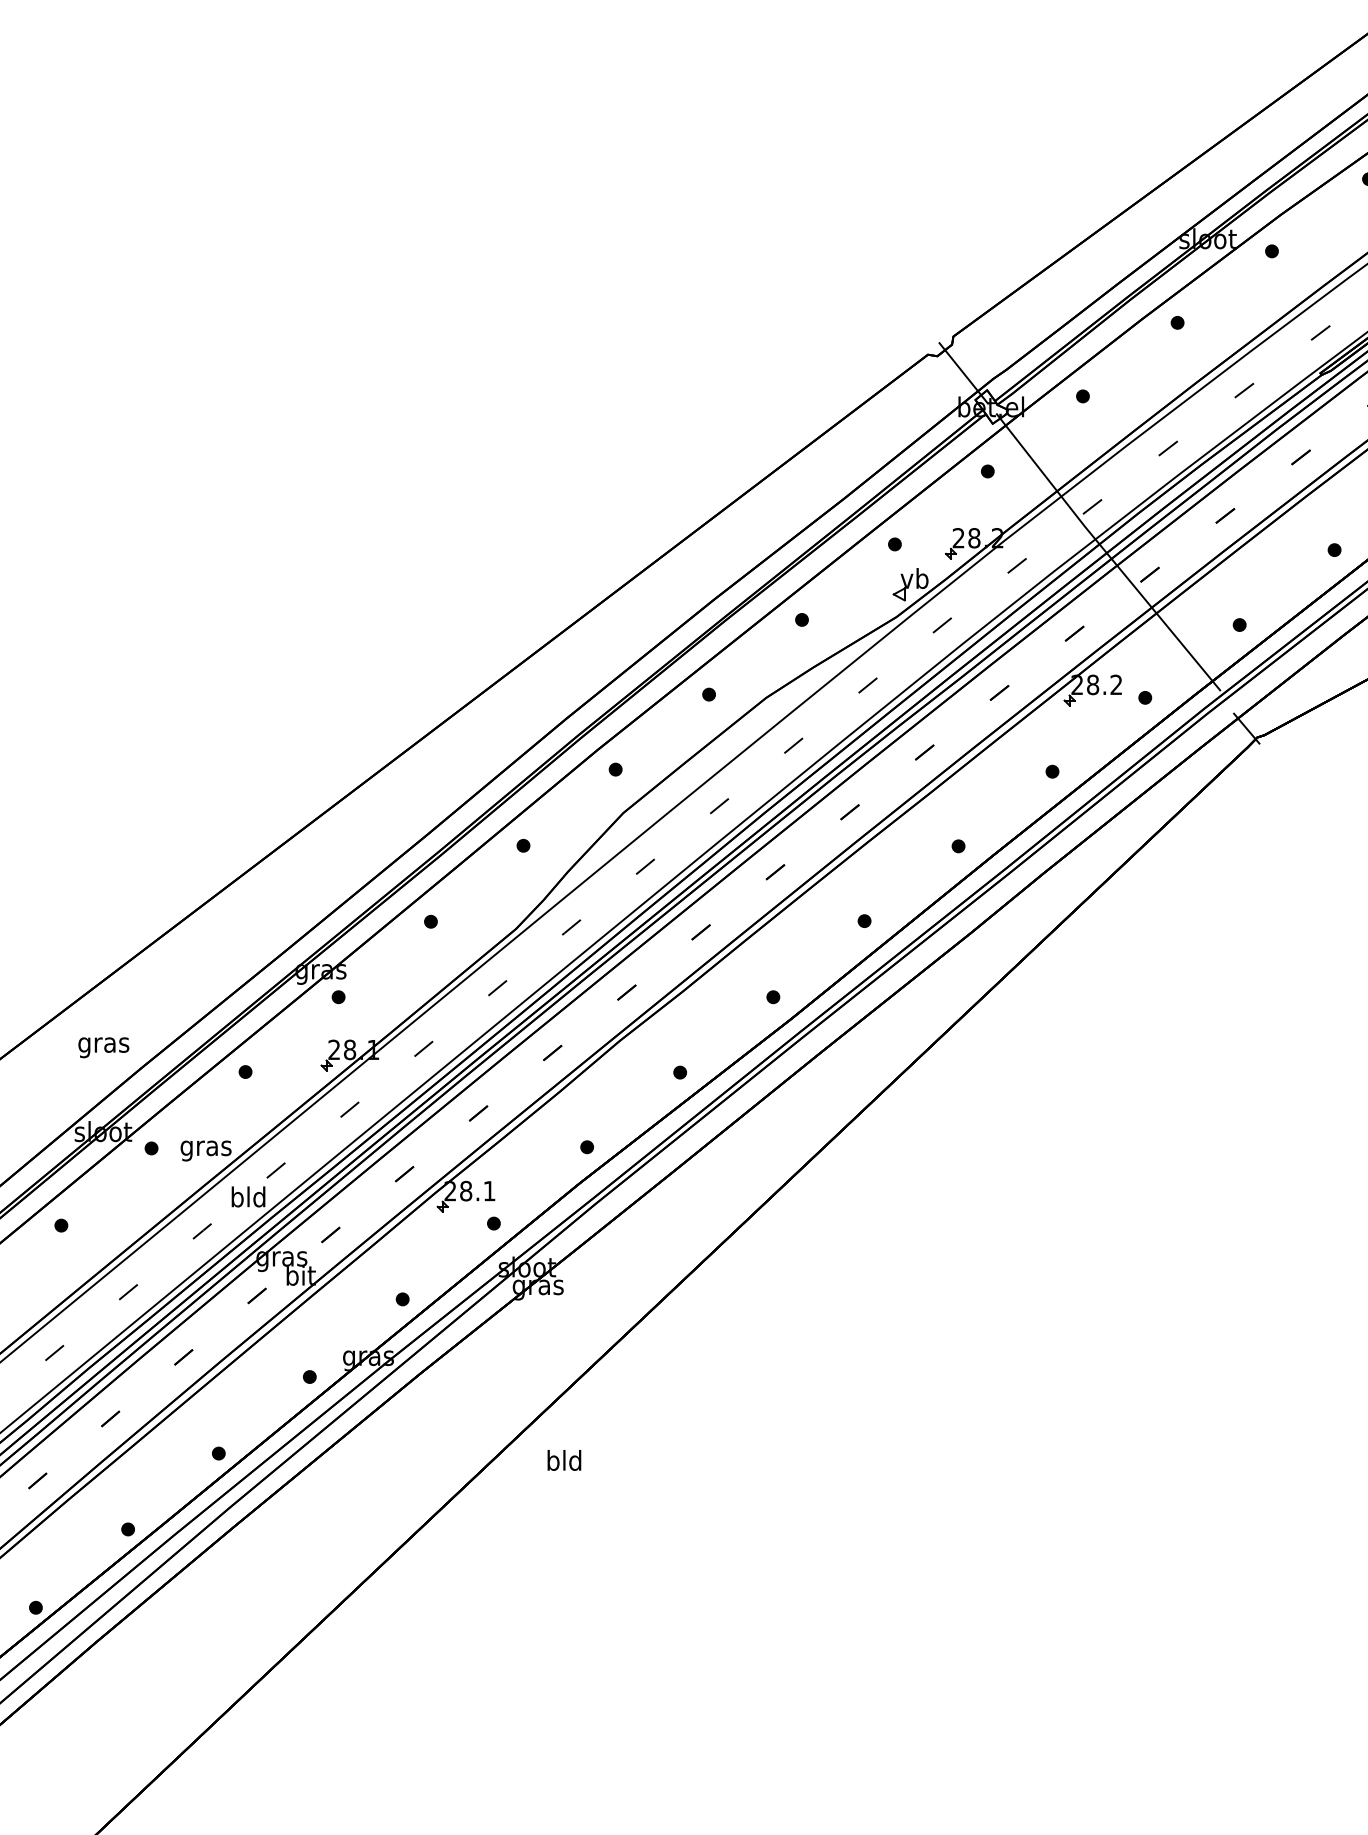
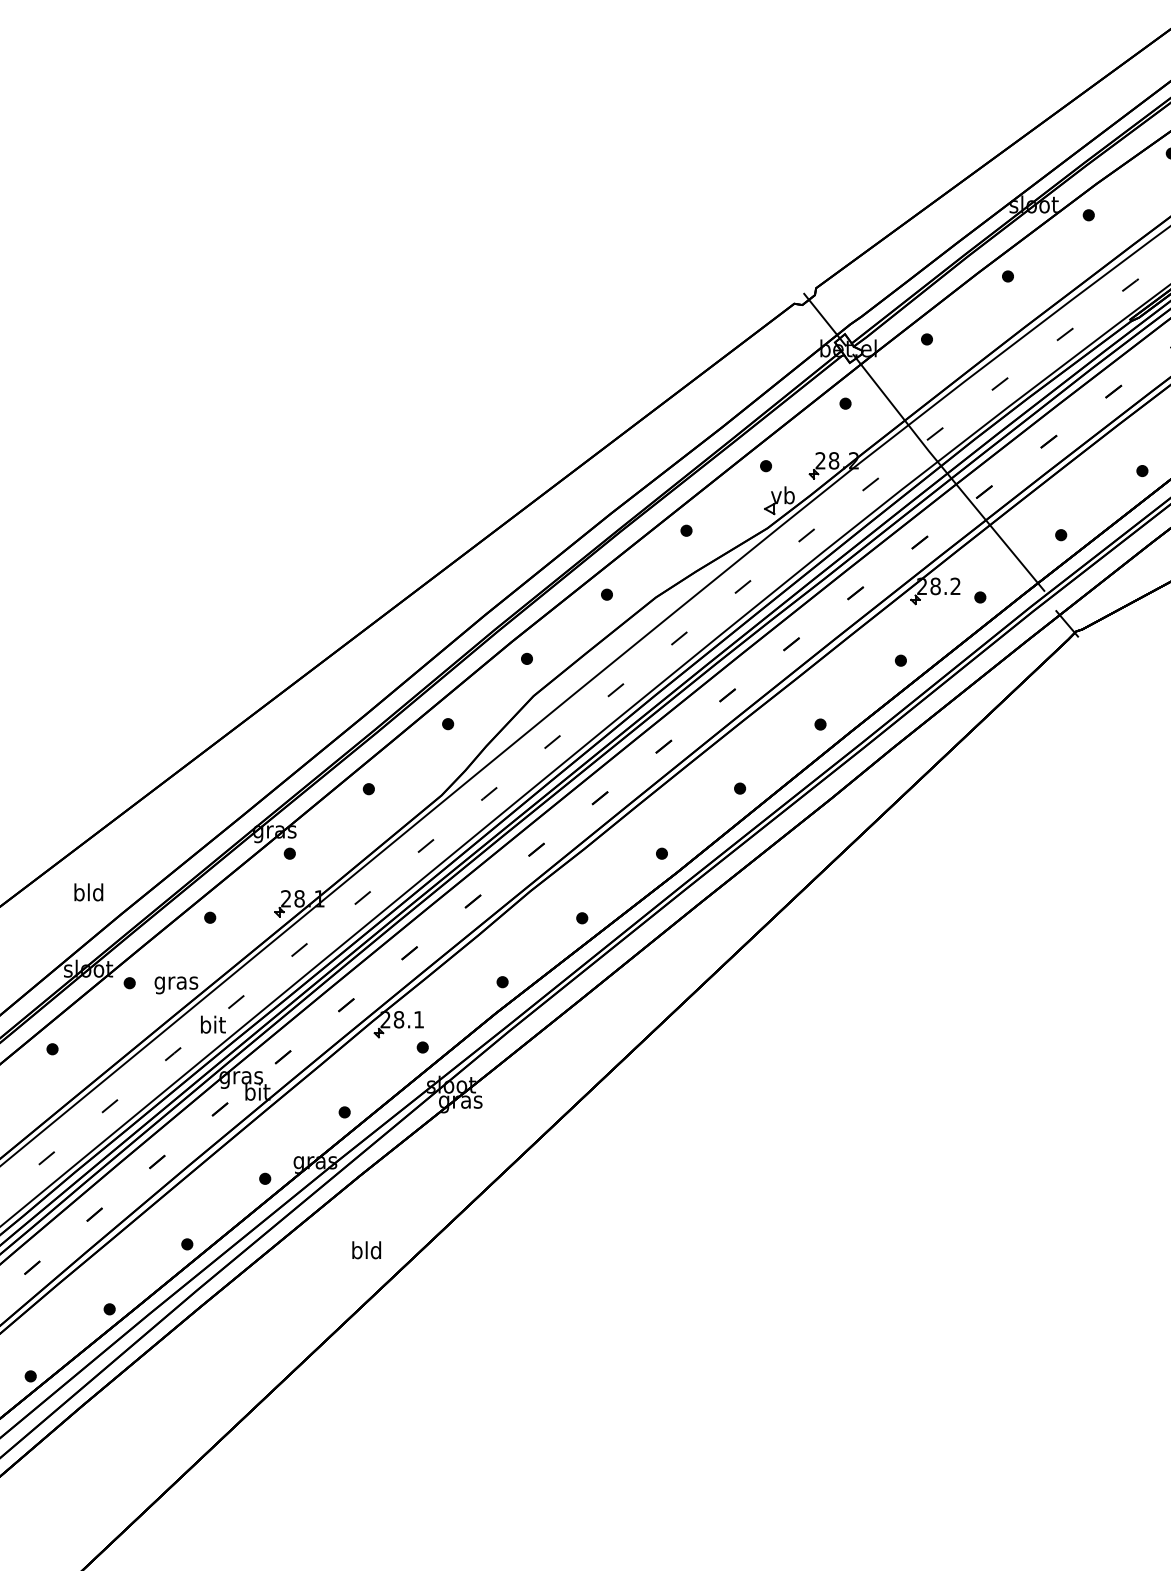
text: (103, 1044) -> (88, 894), gras -> bld
text: (248, 1196) -> (212, 1024), bld -> bit
text: (564, 1460) -> (366, 1250), moved

